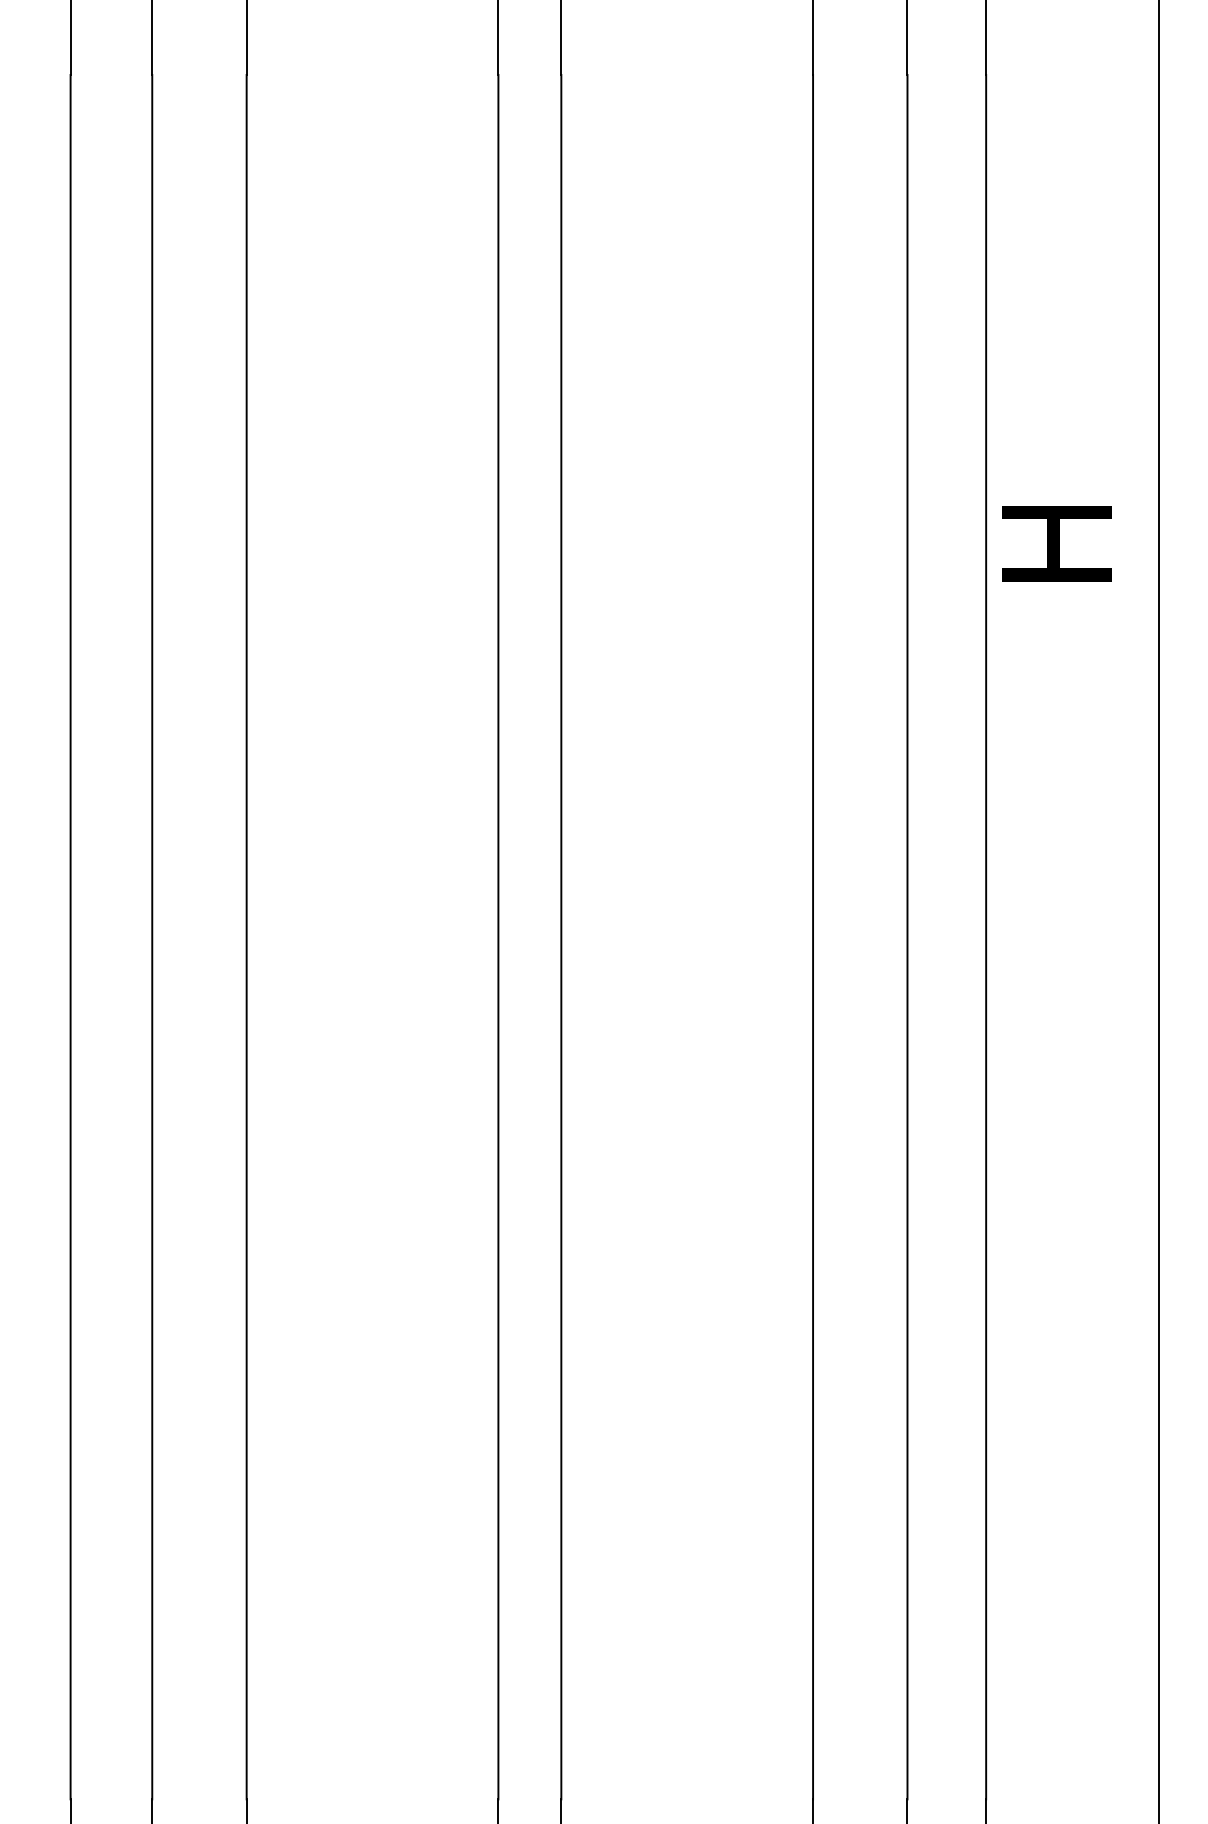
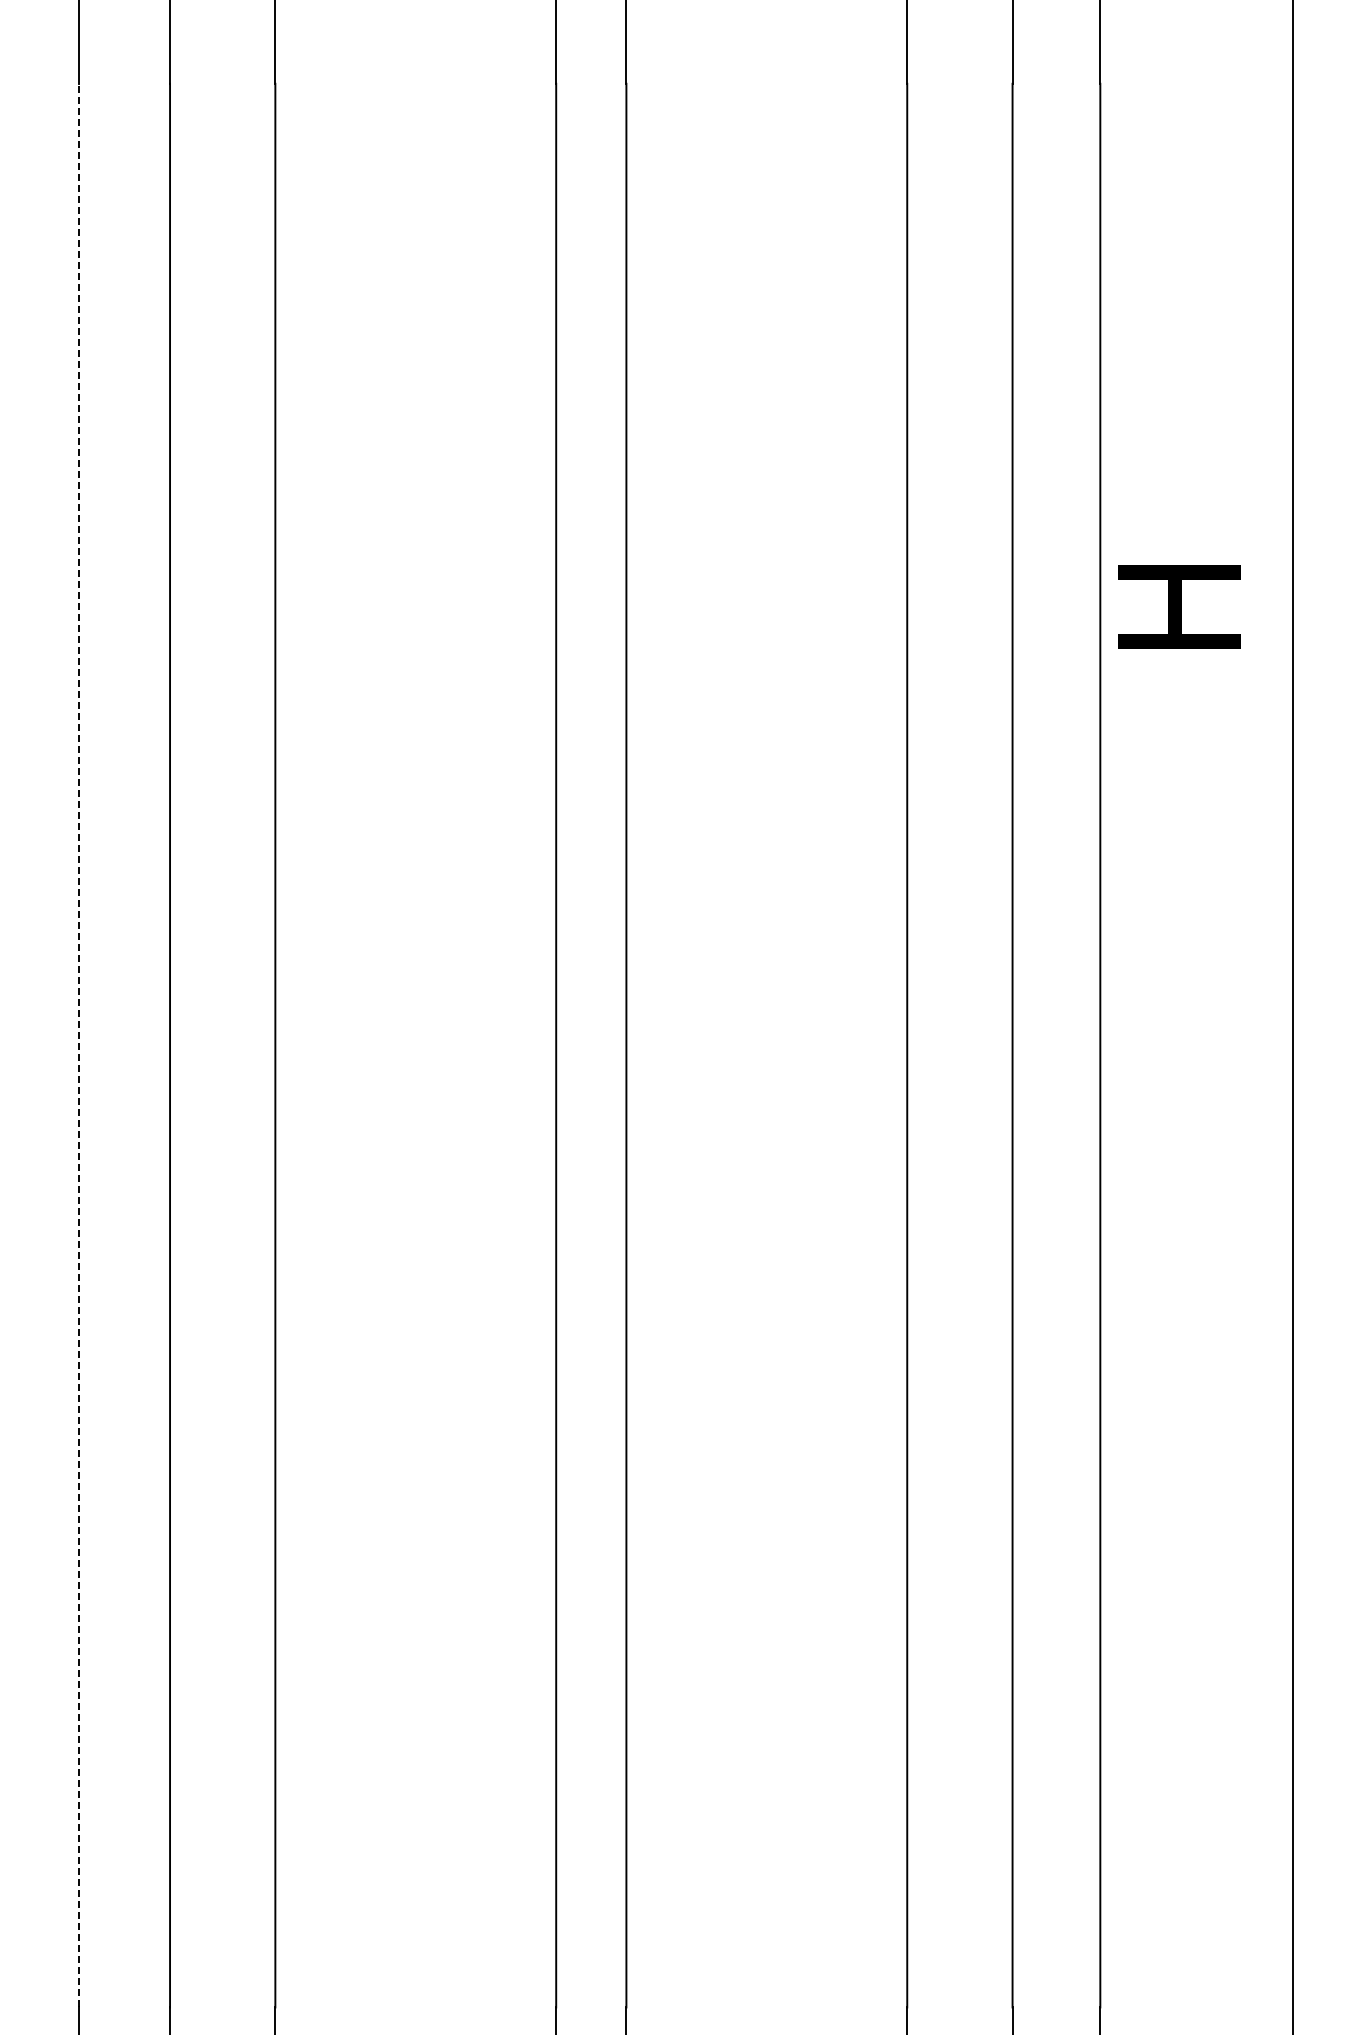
line: (70, 937) -> (78, 1045), solid -> dashed

